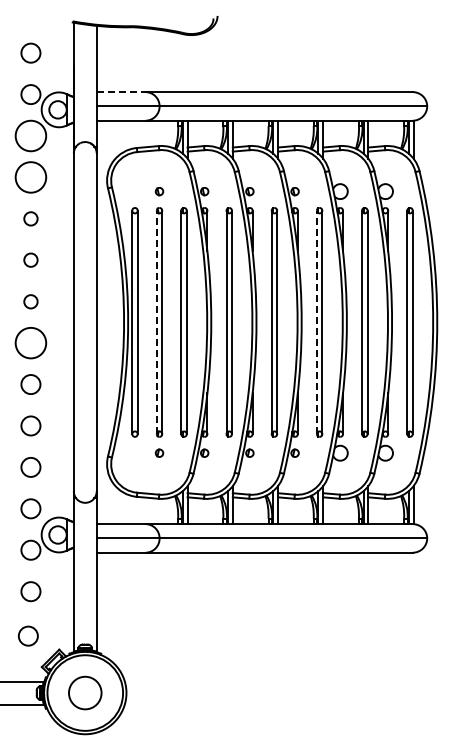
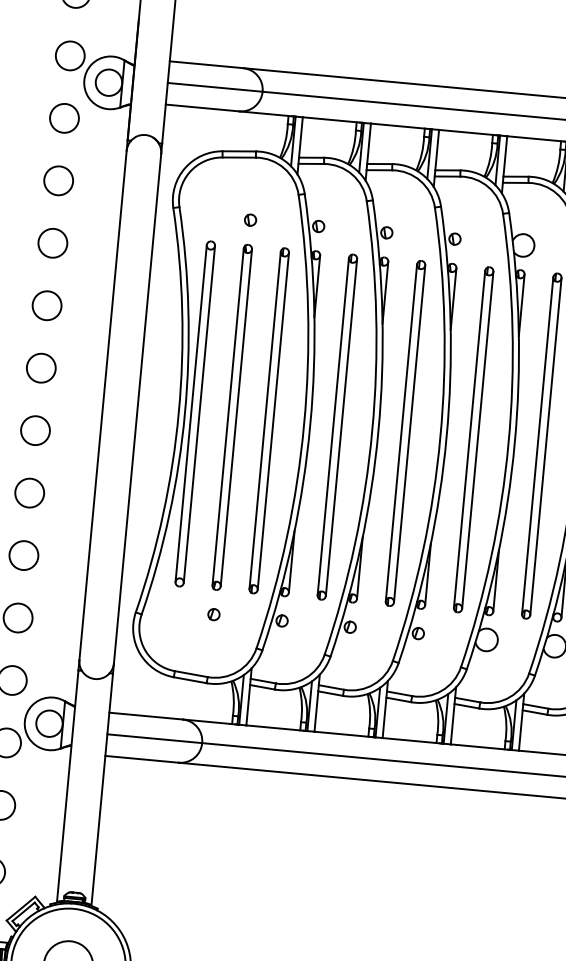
line: (121, 92) -> (207, 65), dashed -> solid
circle: (30, 135) -> (63, 117), size x0.62
circle: (30, 176) -> (58, 179), size x0.62
circle: (30, 218) -> (52, 242), size x1.43
circle: (30, 259) -> (46, 304), size x1.43
circle: (30, 301) -> (40, 367), size x1.43
line: (156, 322) -> (227, 417), dashed -> solid
line: (316, 322) -> (468, 439), dashed -> solid
circle: (30, 342) -> (34, 429), size x0.62

